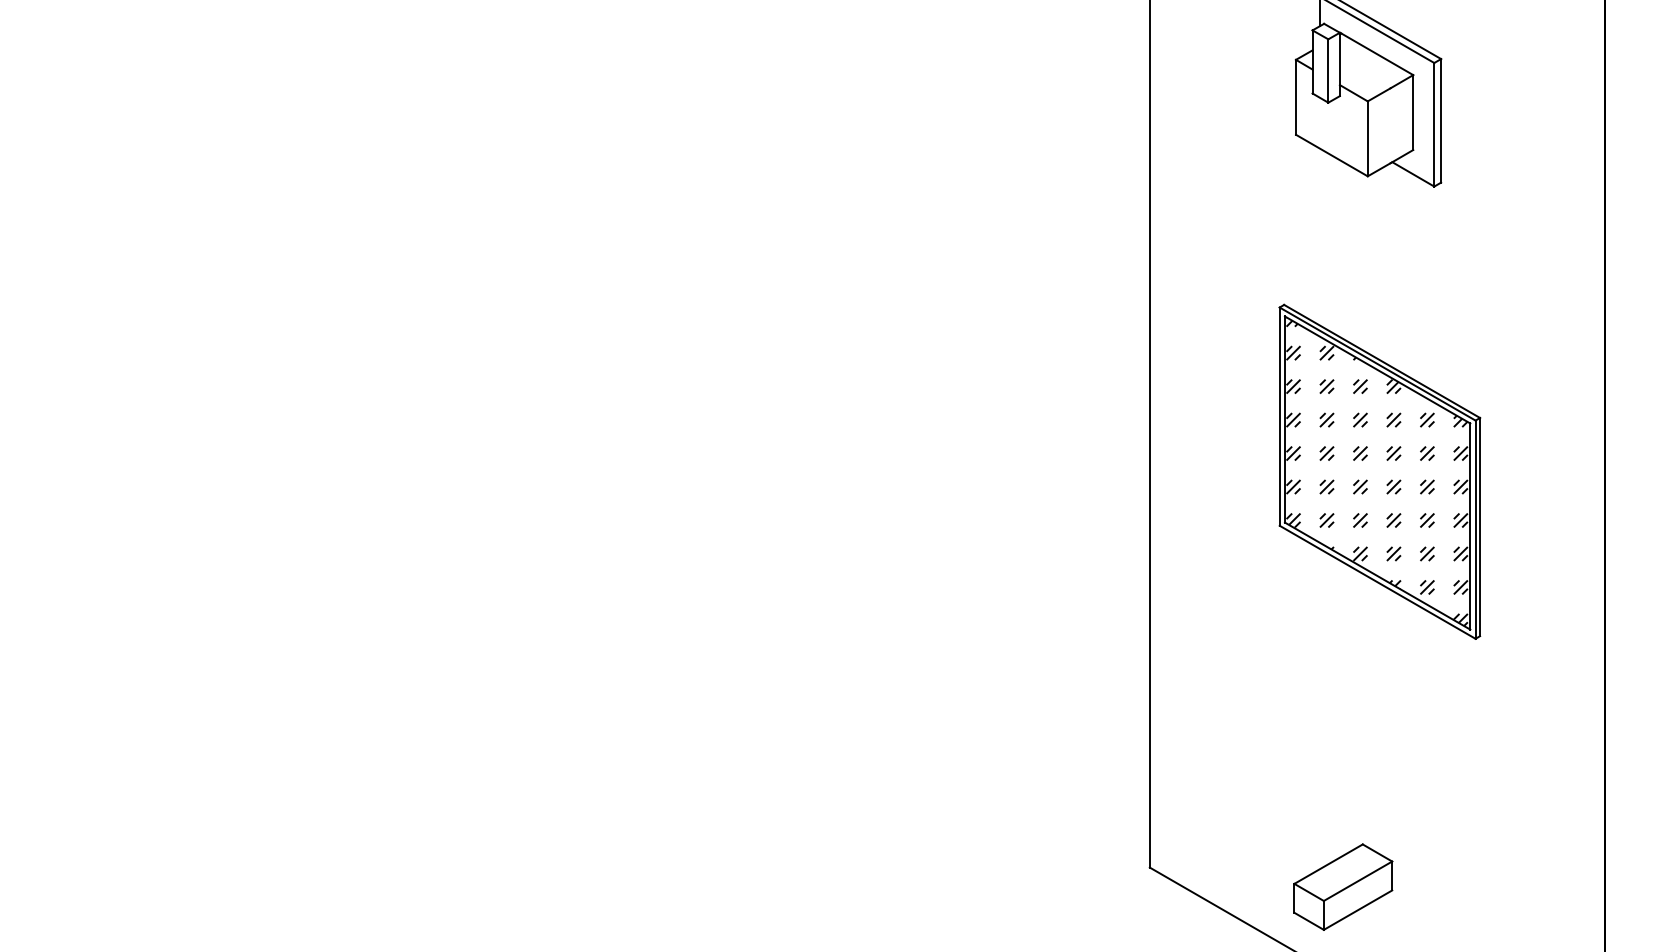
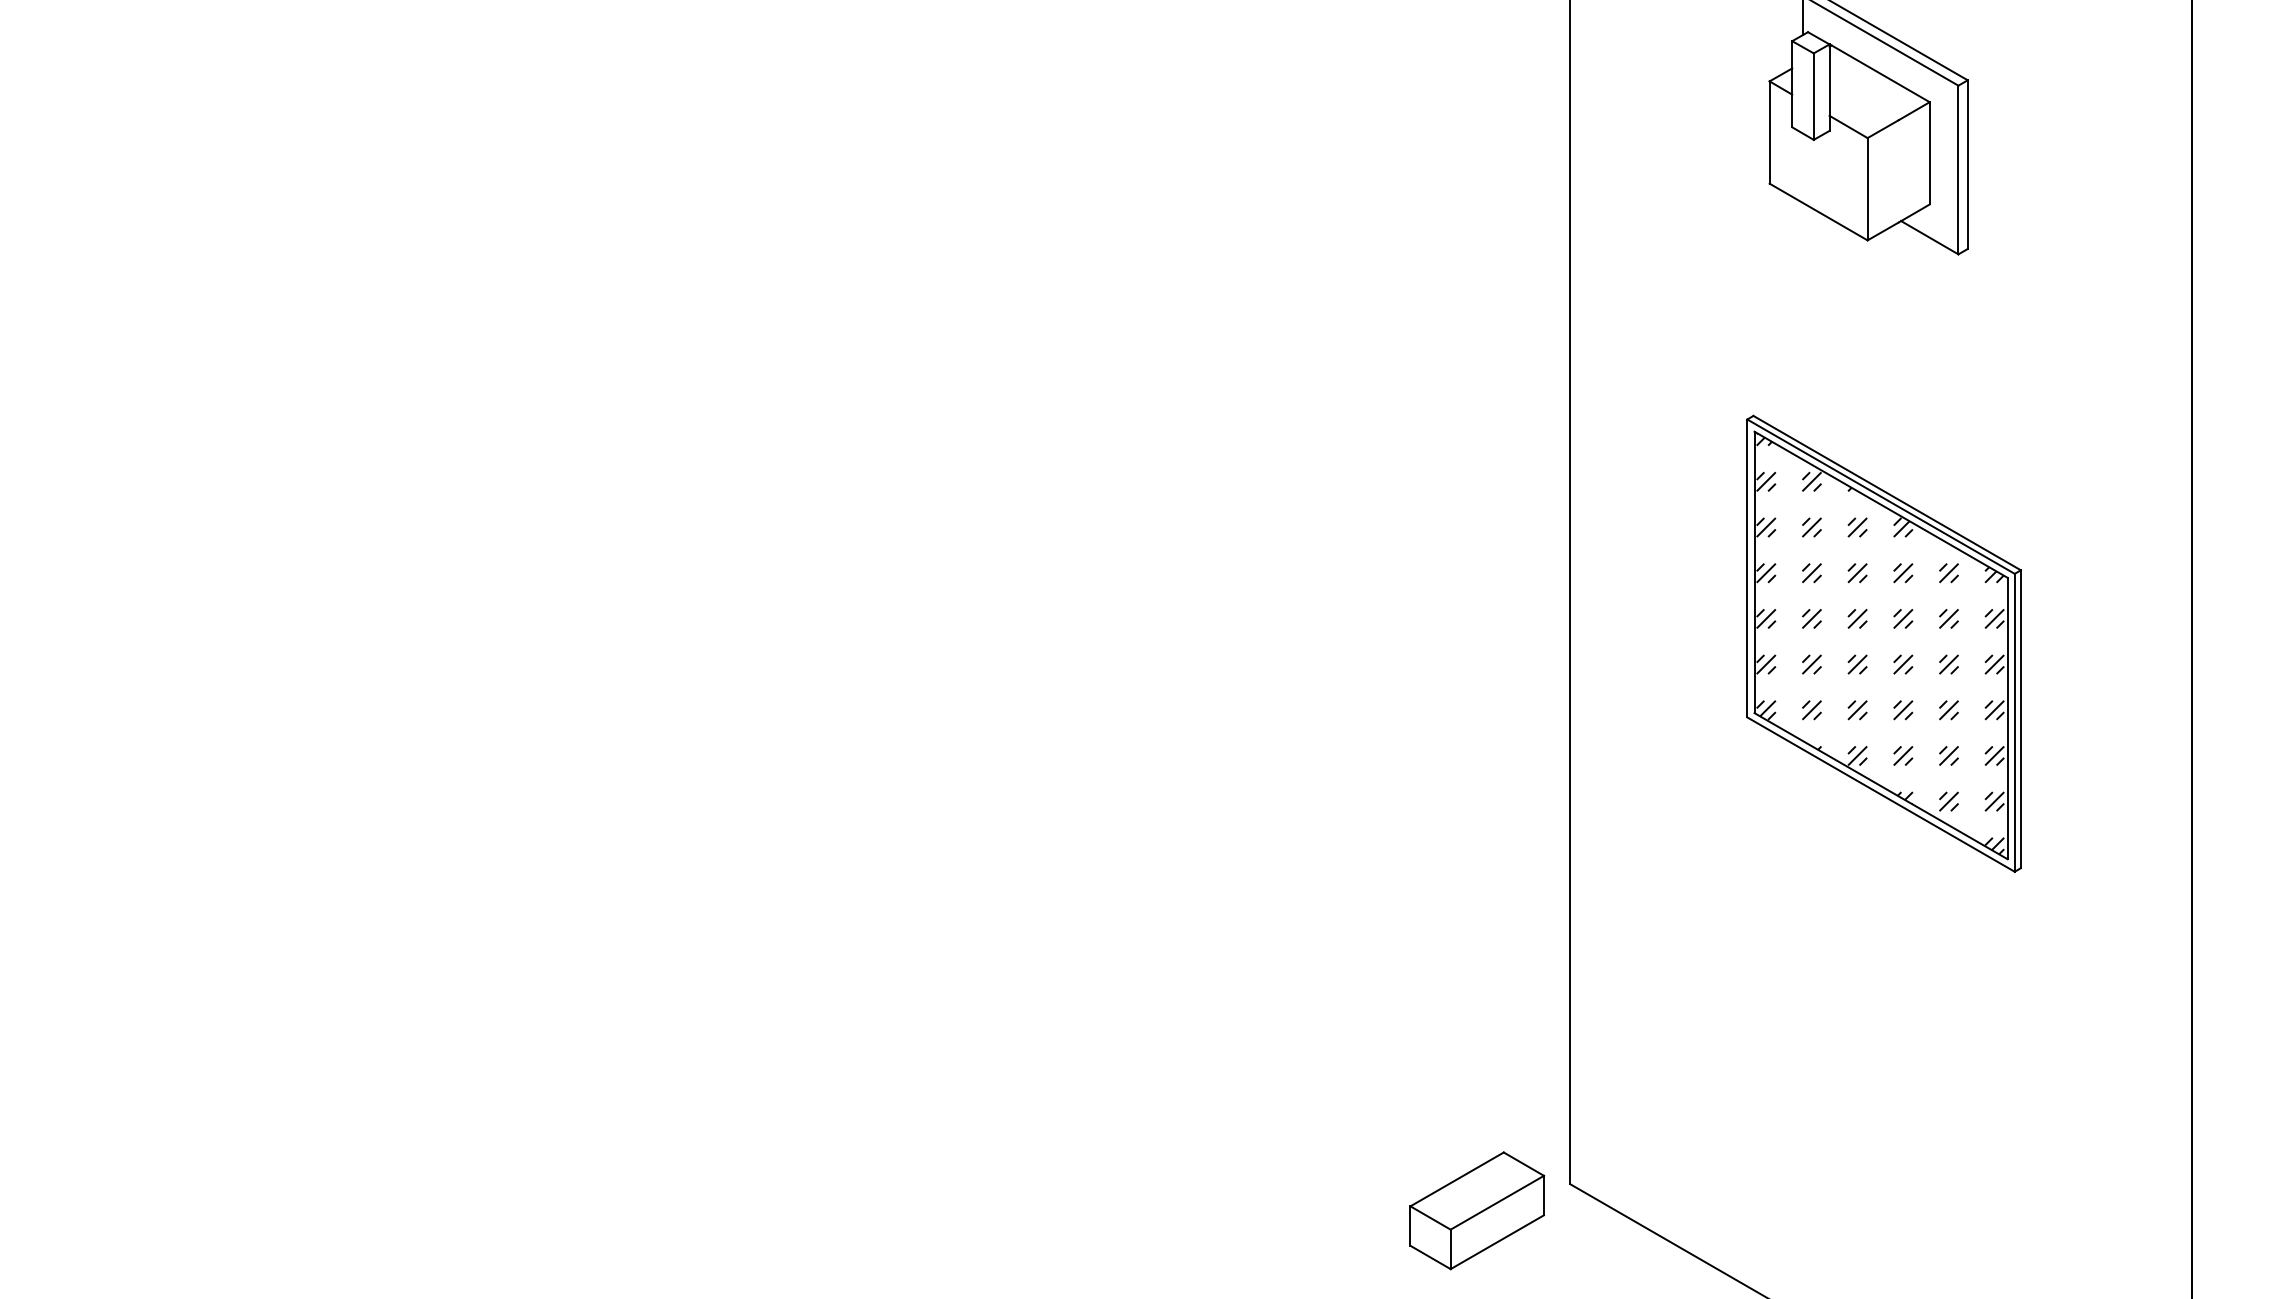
part: (1343, 886) -> (1477, 1210), moved

